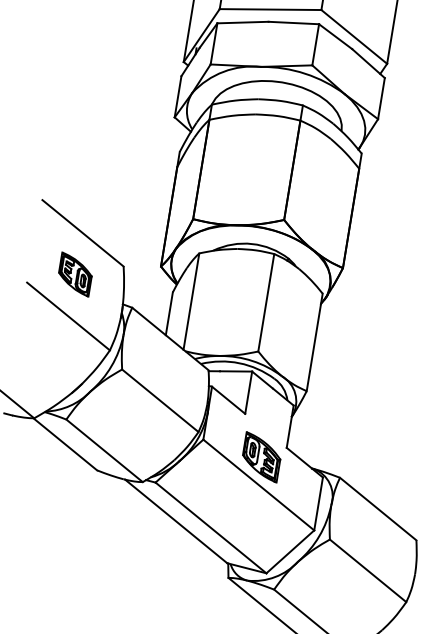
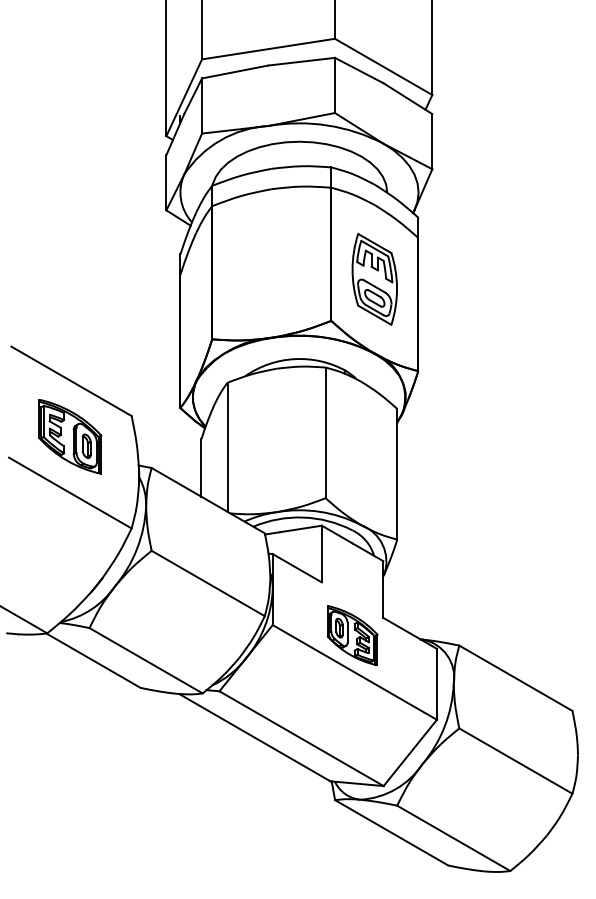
part: (321, 194) -> (374, 279), added
part: (75, 274) -> (70, 436), size x1.43

